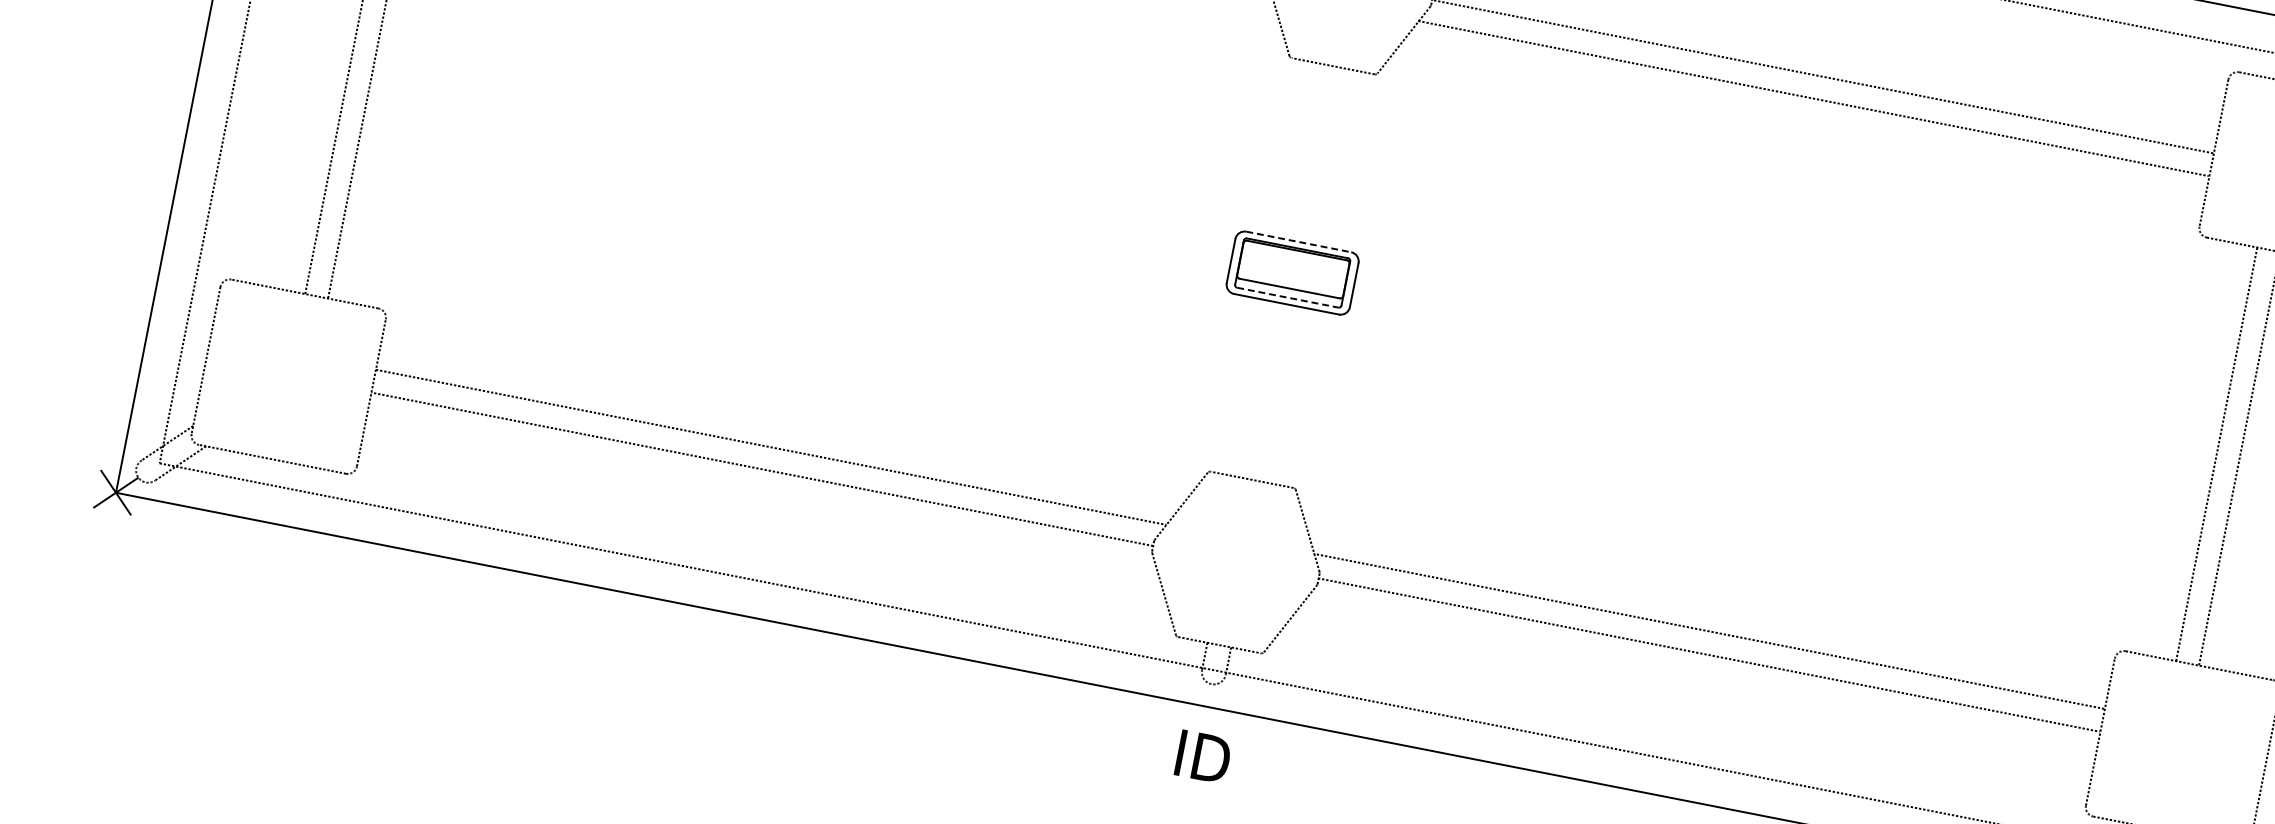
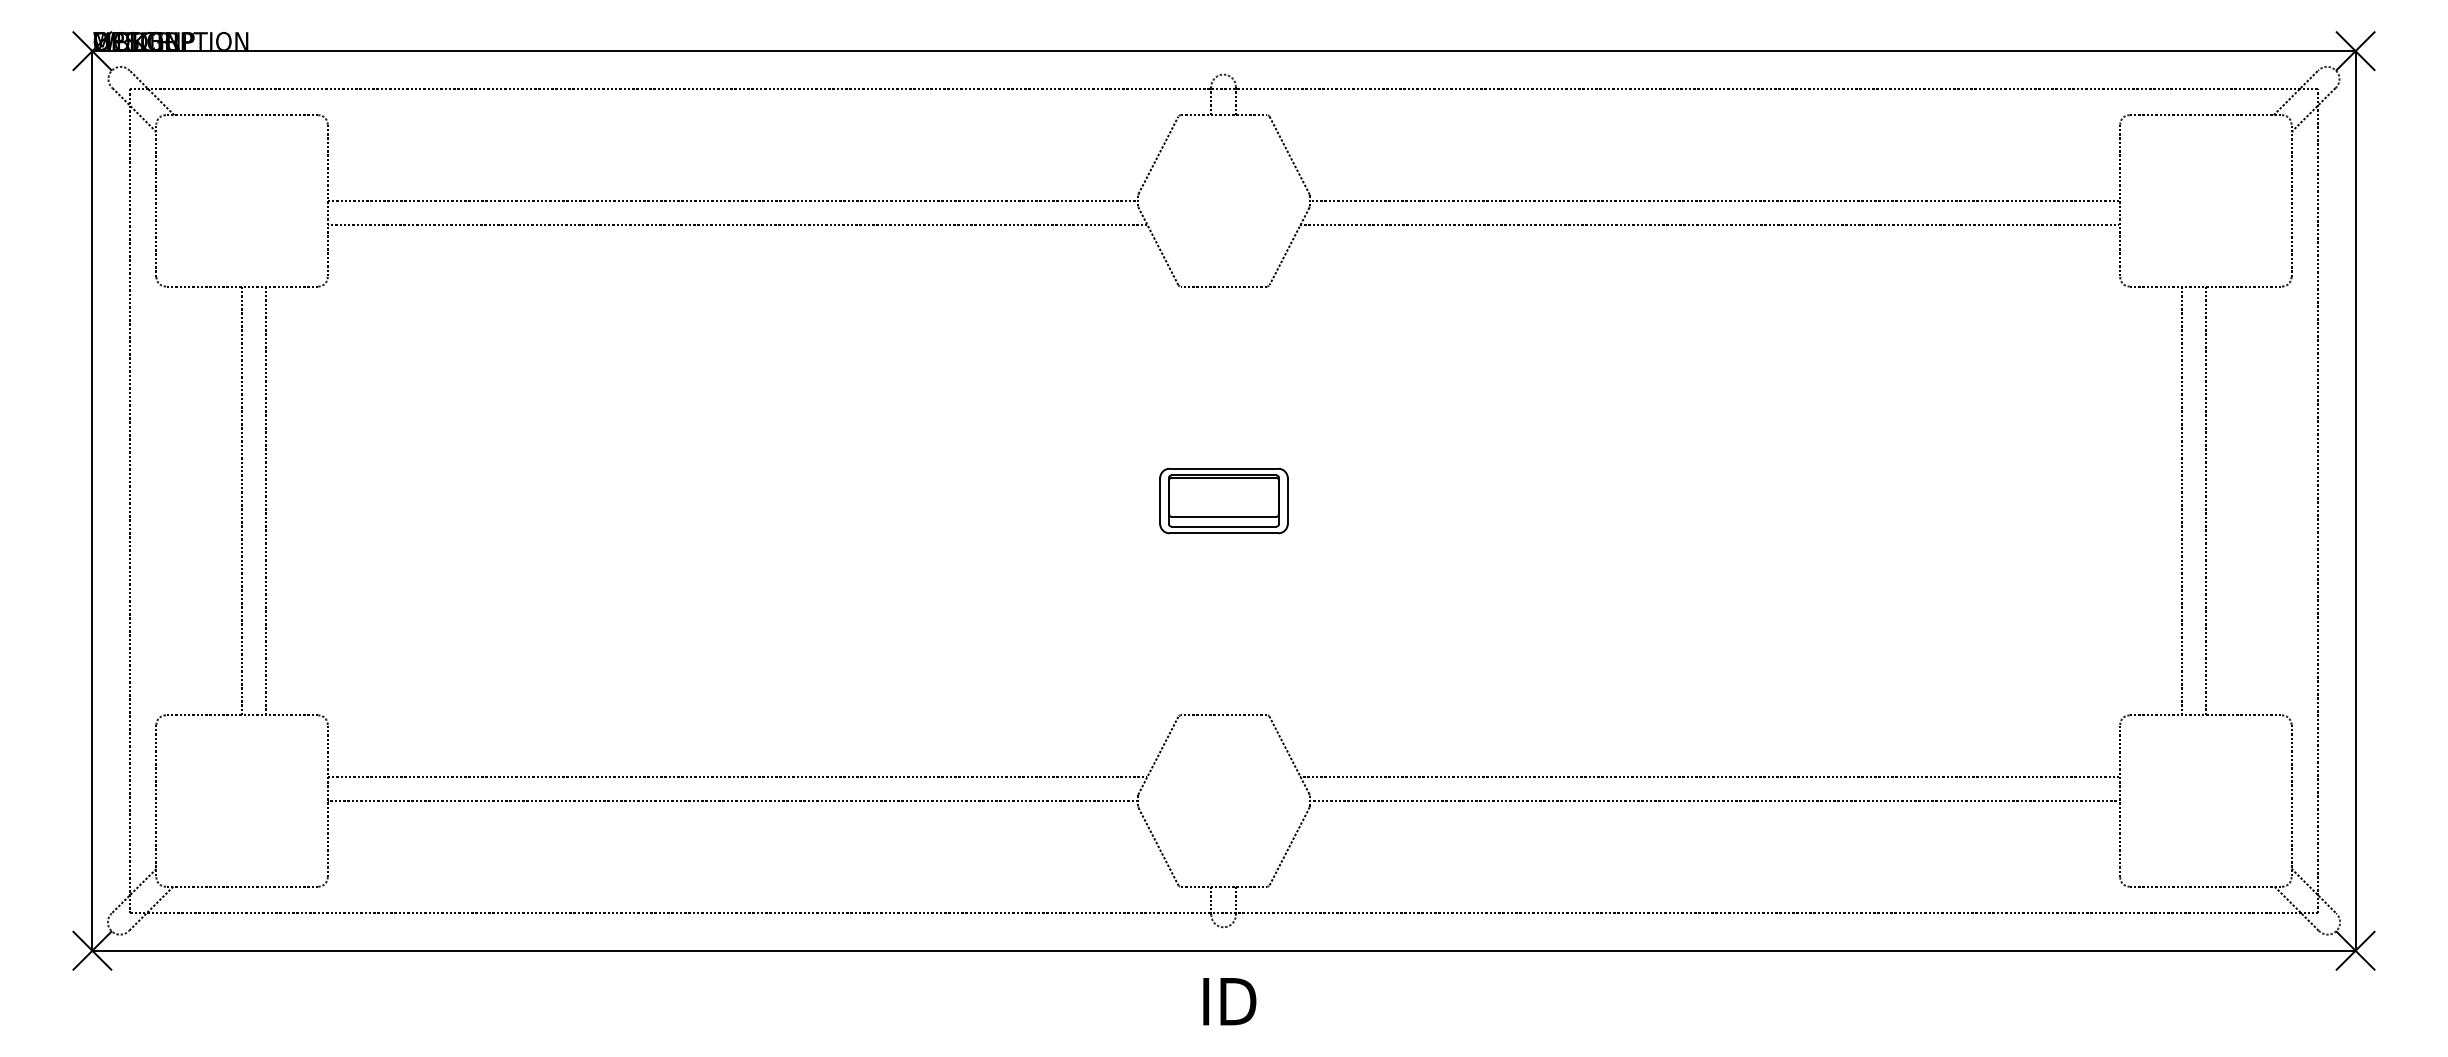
line: (1299, 241) -> (1224, 468), dashed -> solid
line: (1288, 297) -> (1224, 526), dashed -> solid

